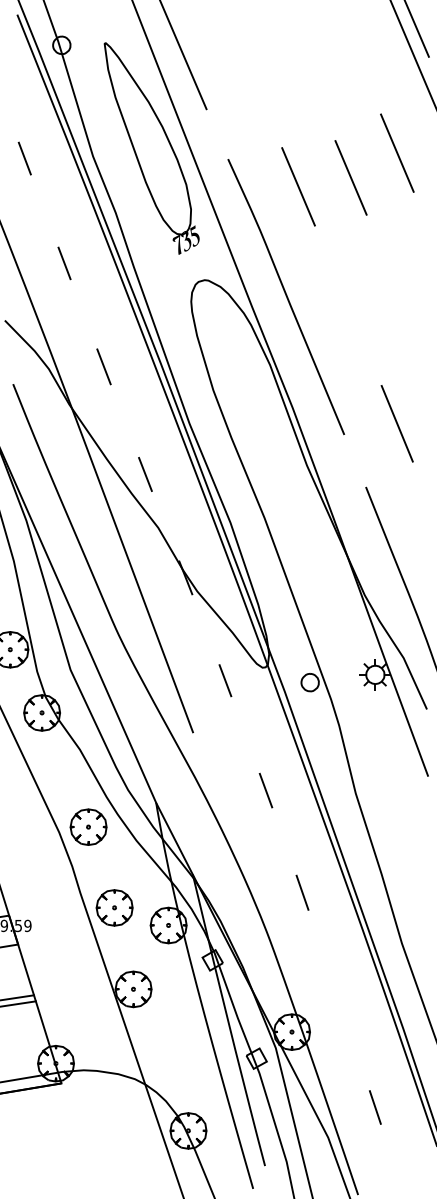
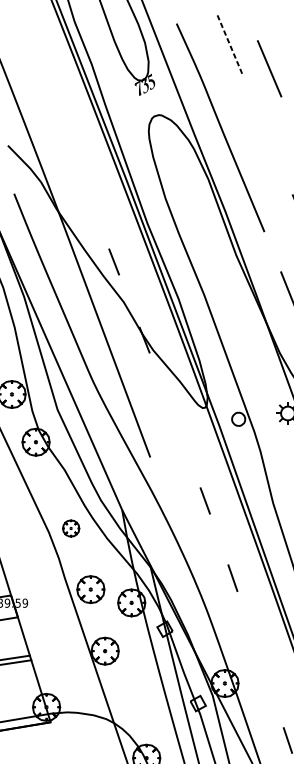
line: (24, 158) -> (22, 23), removed
line: (350, 177) -> (269, 68), moved
line: (298, 186) -> (229, 44), solid -> dashed
line: (64, 263) -> (52, 102), removed
line: (103, 366) -> (82, 180), removed
line: (225, 680) -> (174, 417), removed
part: (88, 826) -> (71, 528), size x0.6

